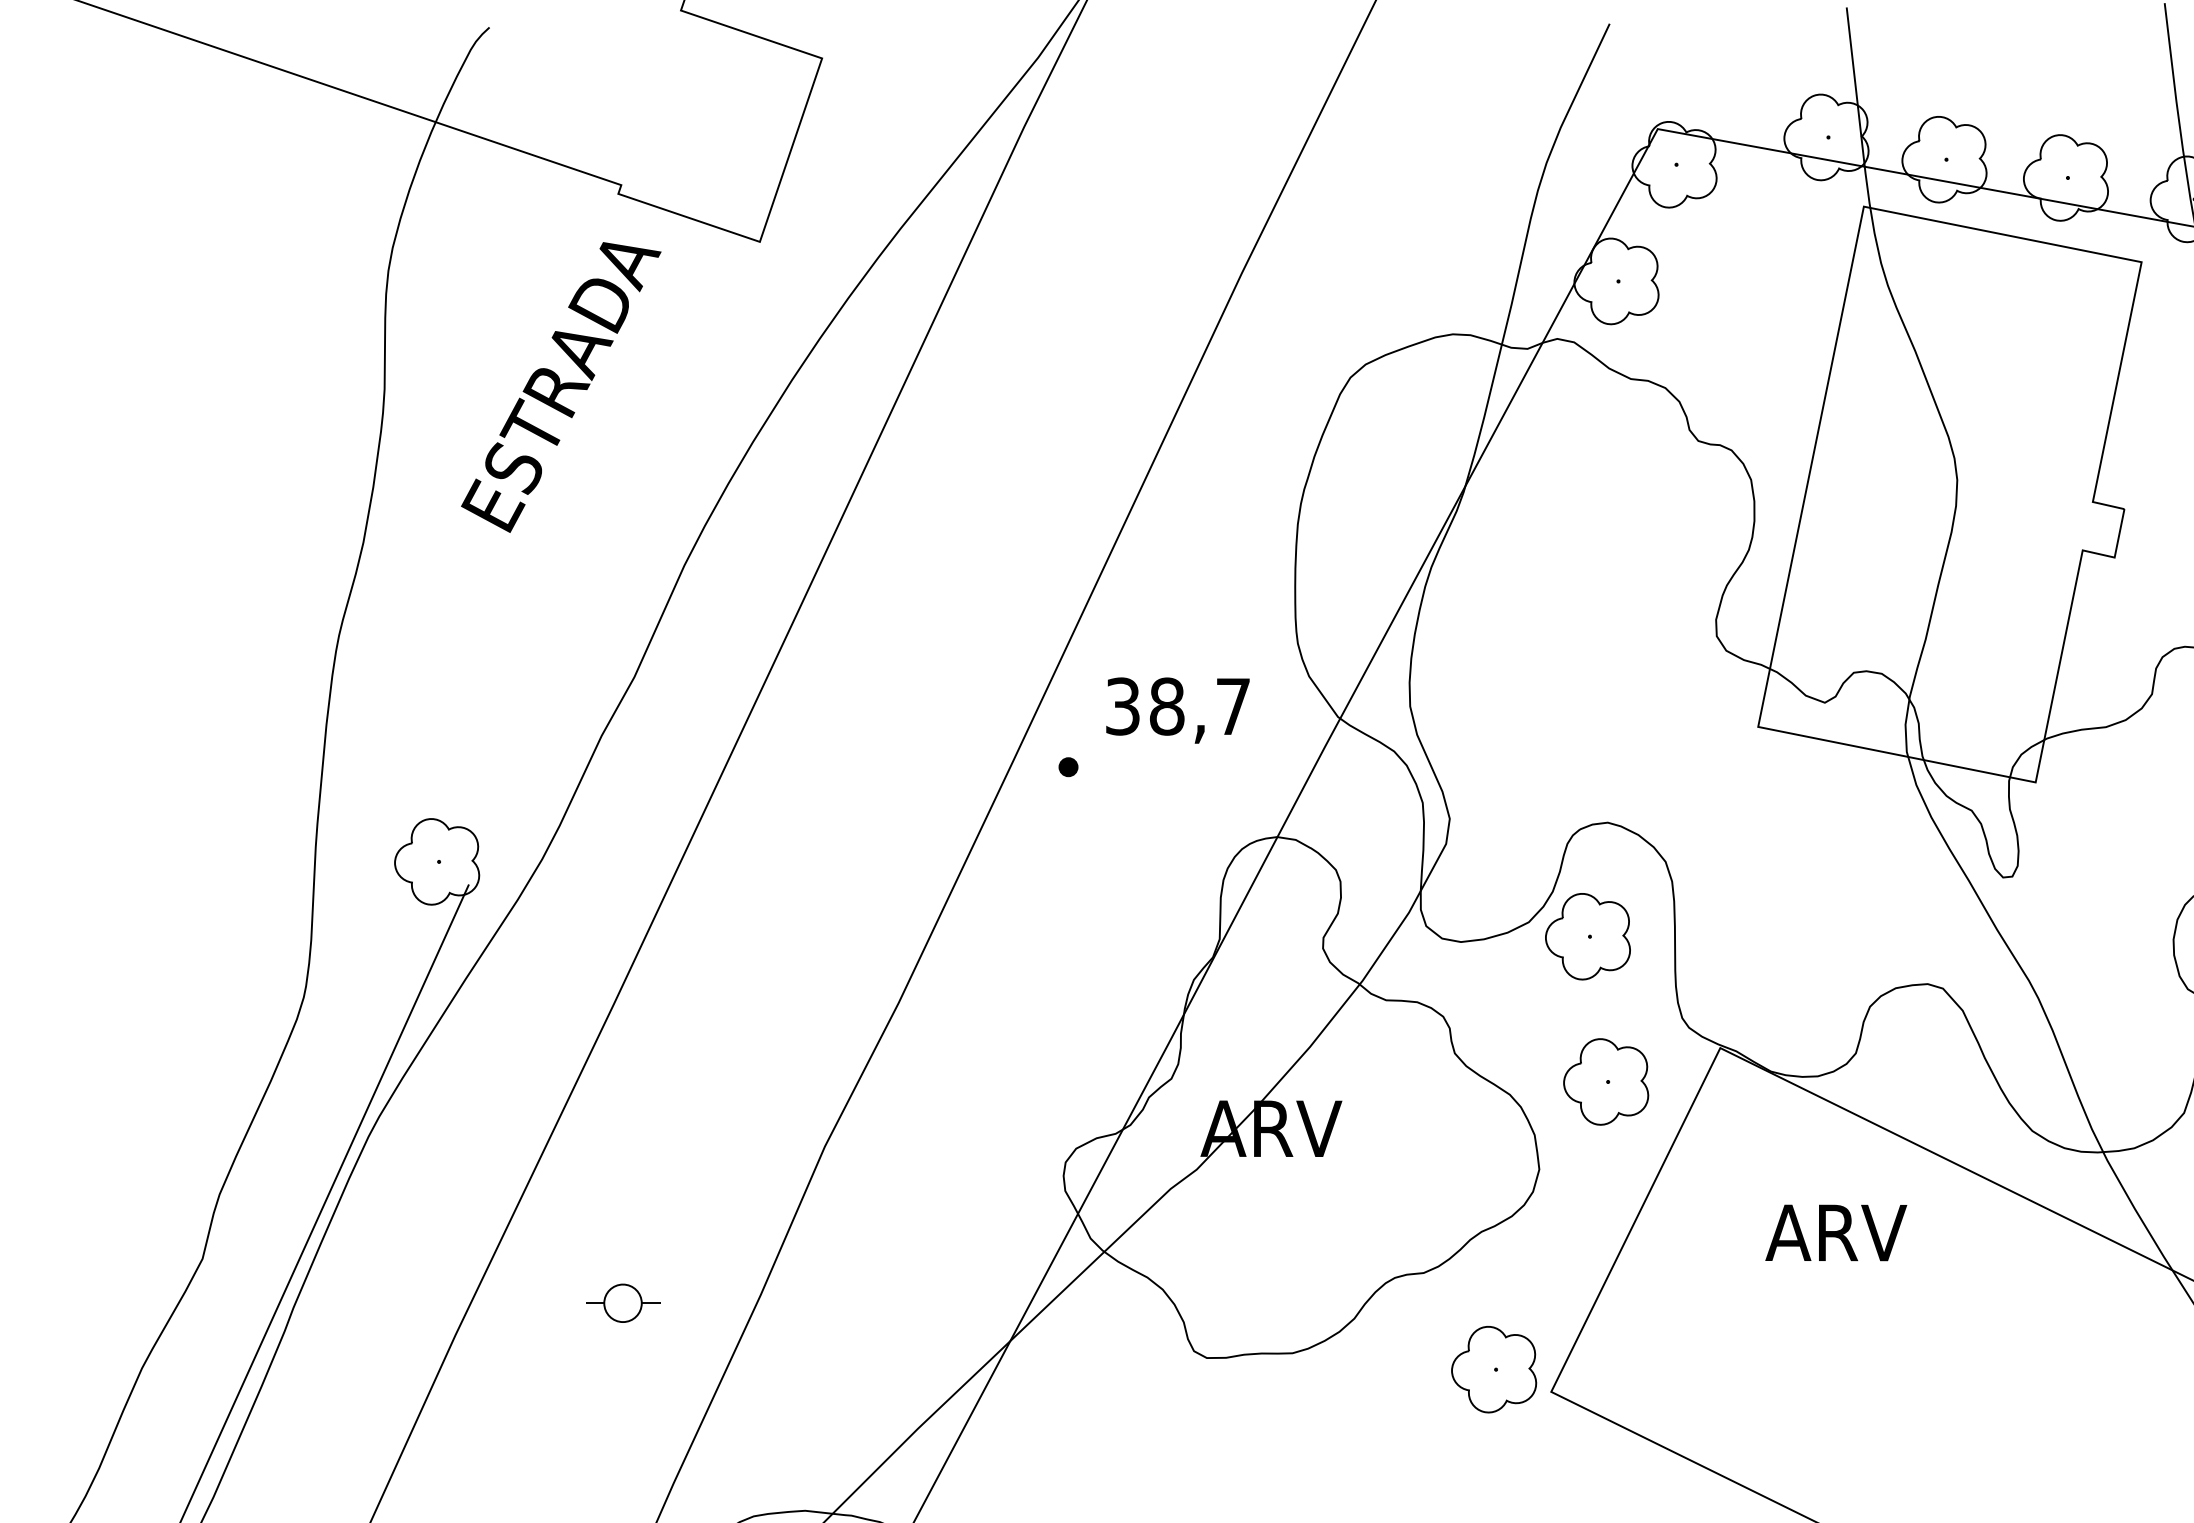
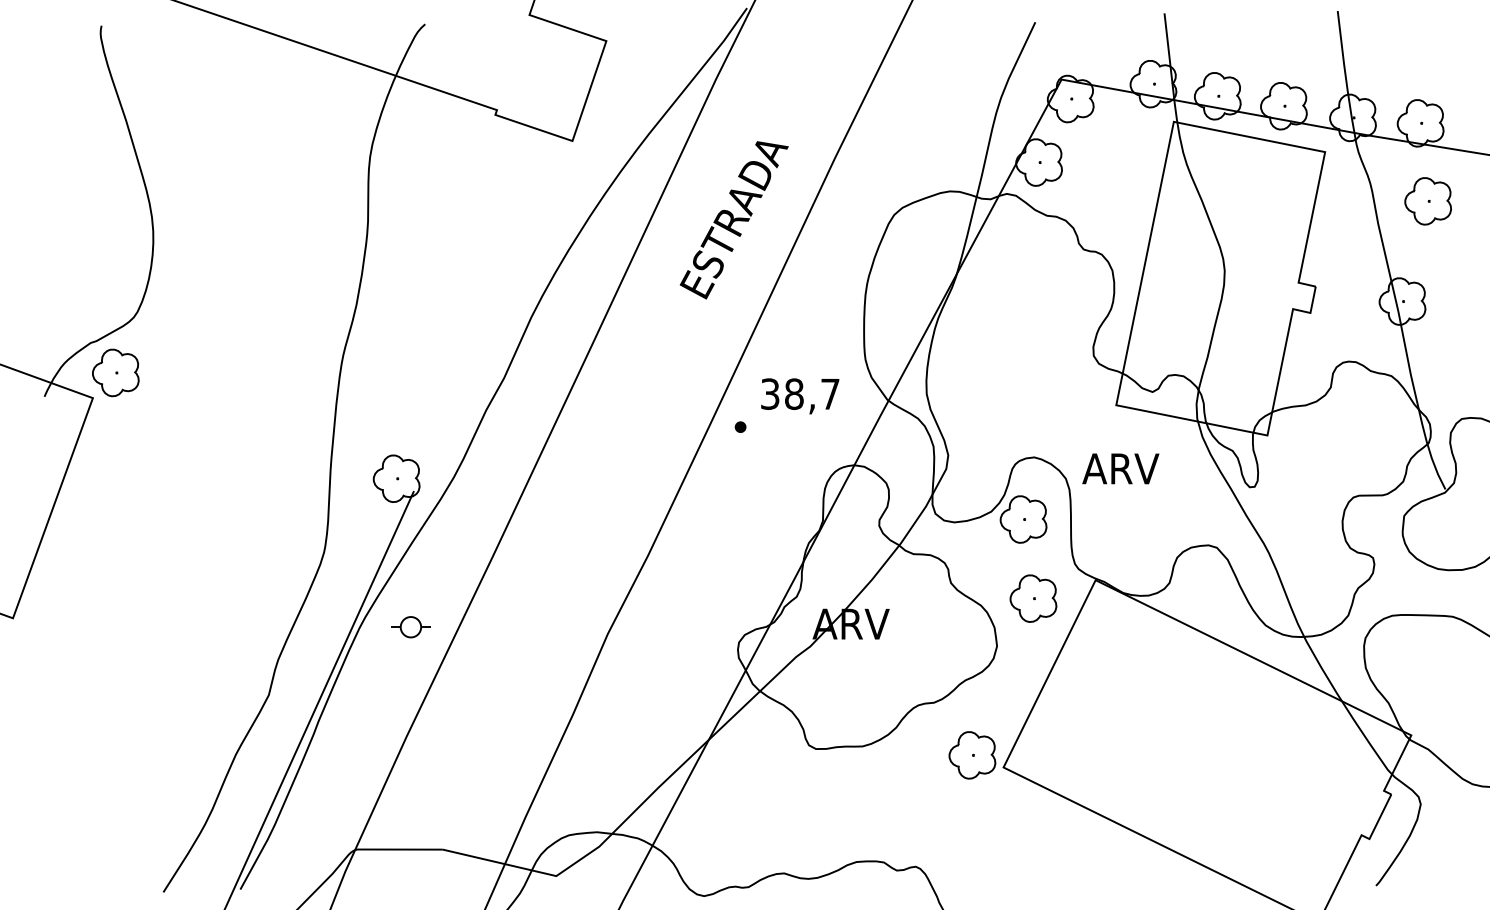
text: (559, 387) -> (733, 220), moved
text: (1835, 1232) -> (1120, 468), moved
part: (622, 1303) -> (410, 627), moved

